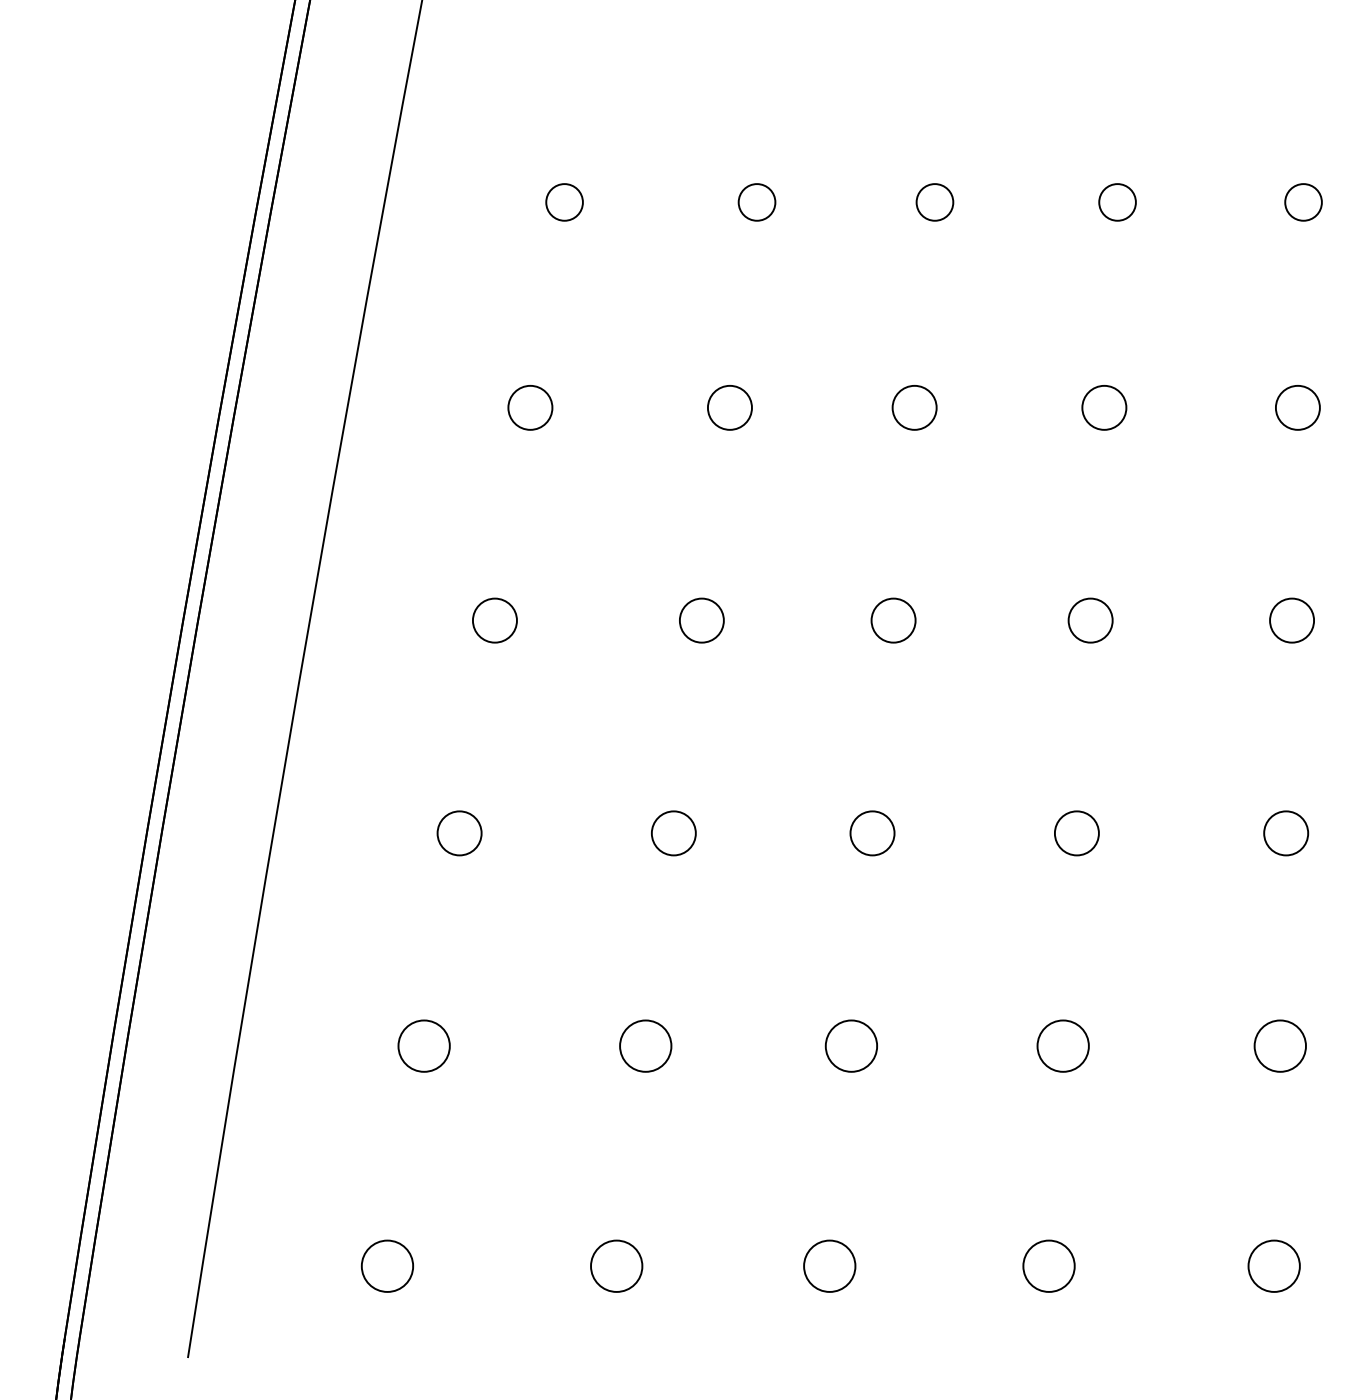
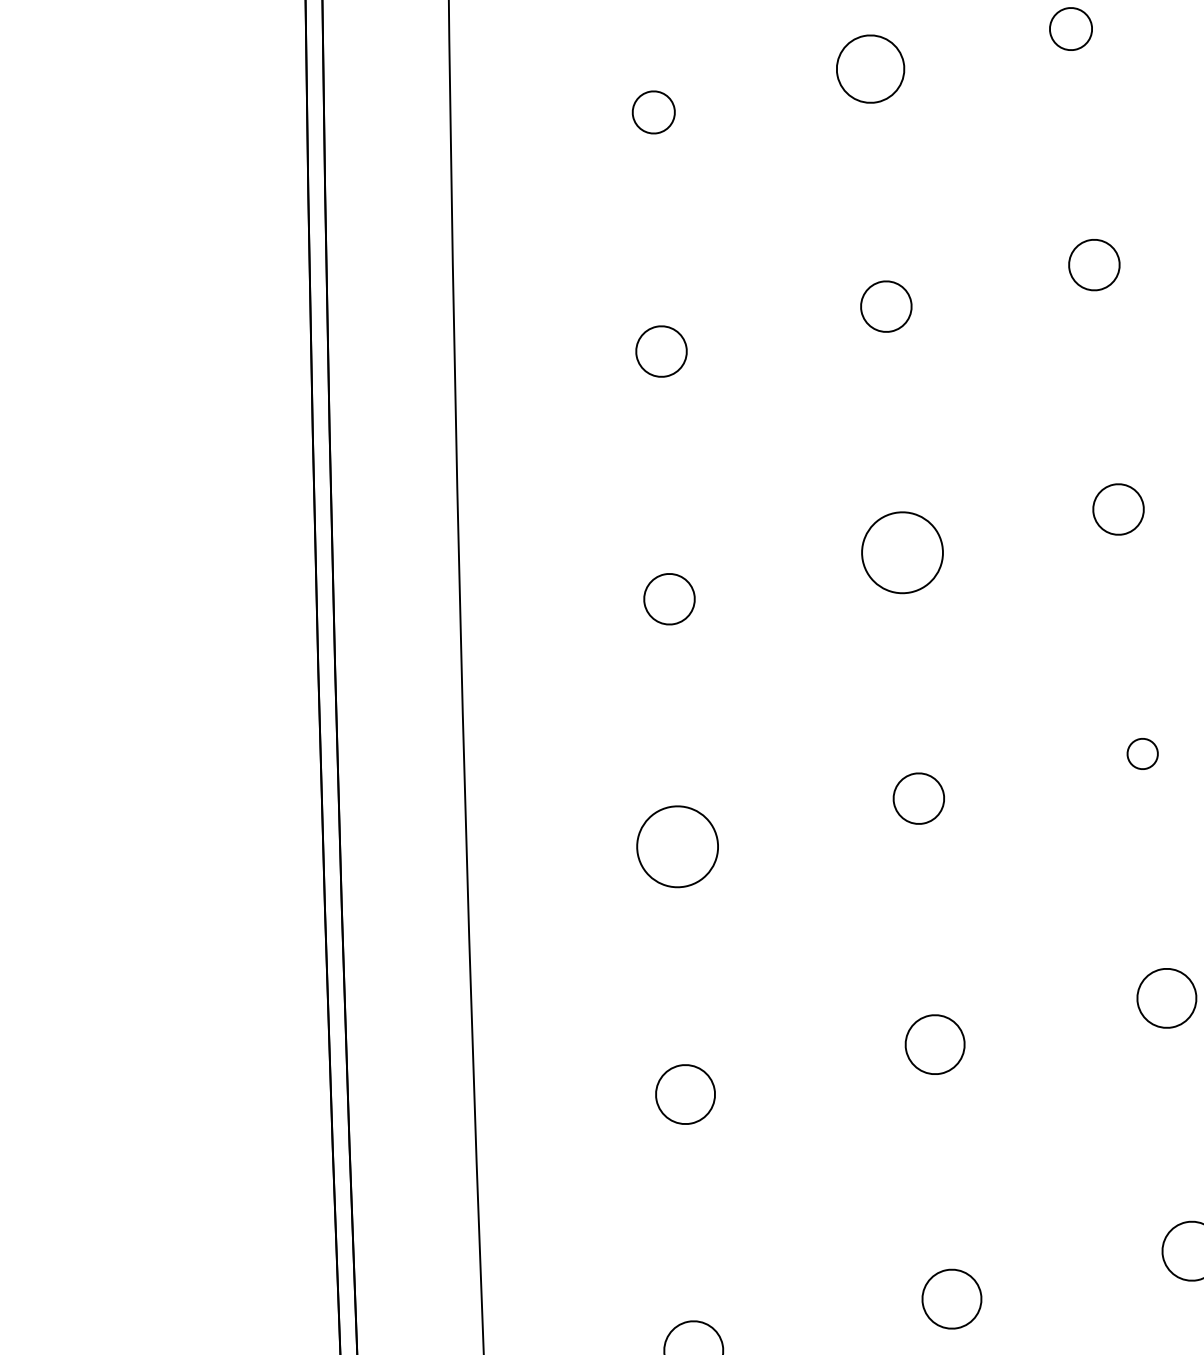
circle: (756, 202) -> (870, 69), size x1.6
circle: (701, 620) -> (902, 552), size x1.6
circle: (459, 833) -> (677, 847), size x1.6
circle: (872, 833) -> (1142, 754), size x0.6

